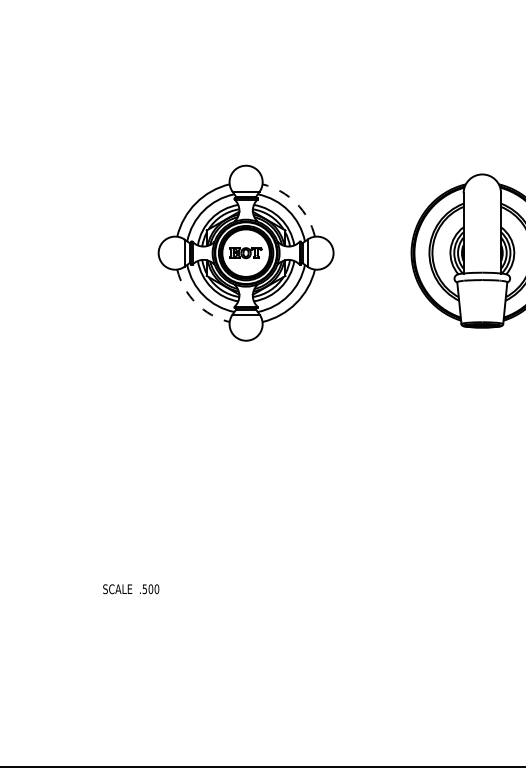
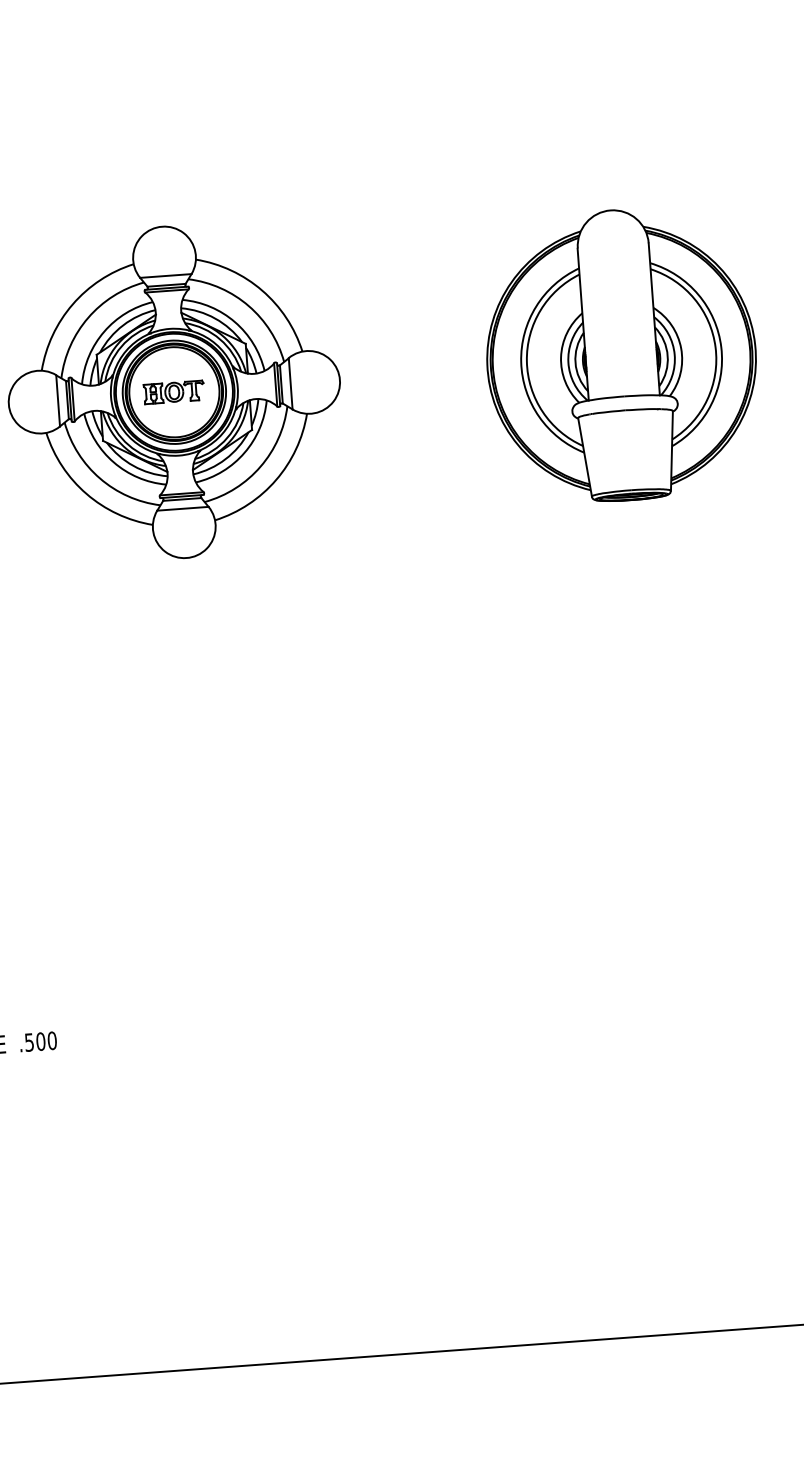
arc: (296, 203) -> (262, 291), dashed -> solid
arc: (196, 303) -> (87, 494), dashed -> solid

